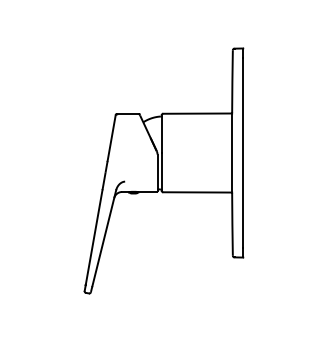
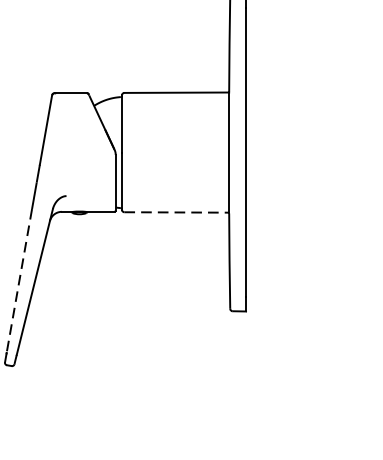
line: (198, 192) -> (178, 212), solid -> dashed
line: (94, 238) -> (19, 282), solid -> dashed

